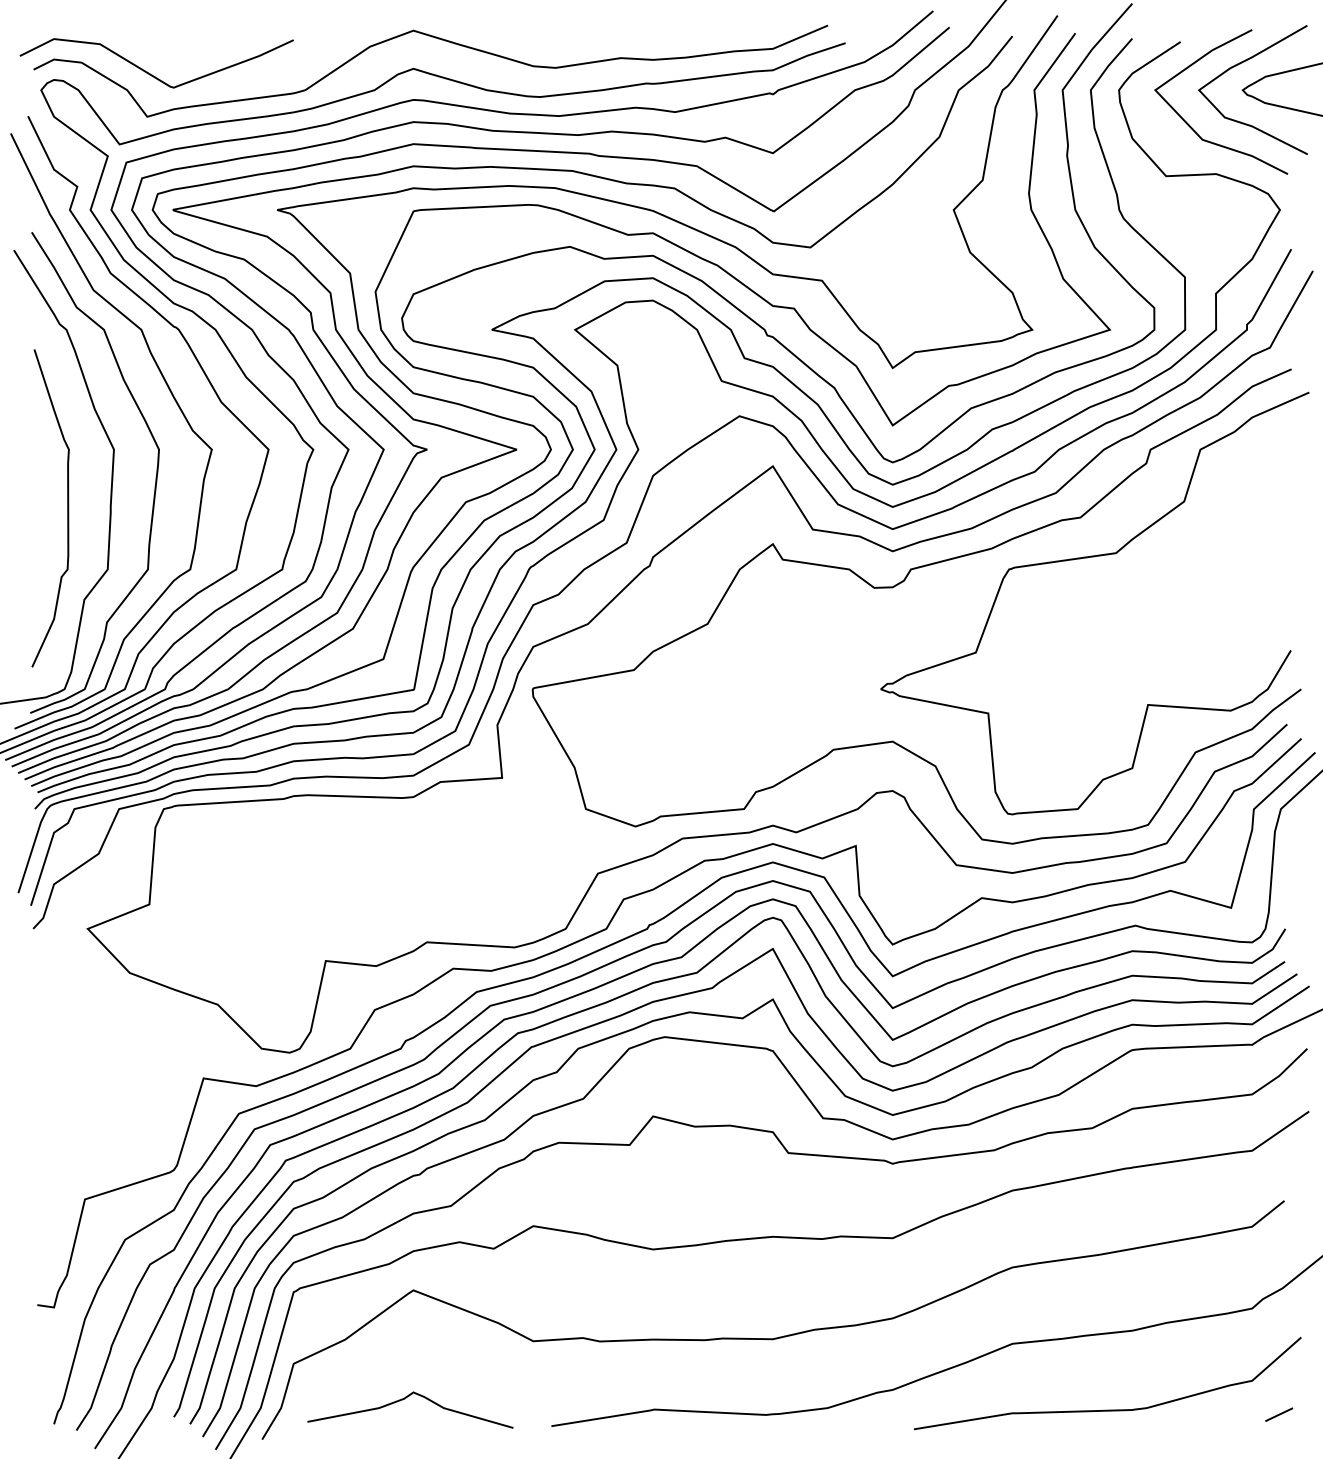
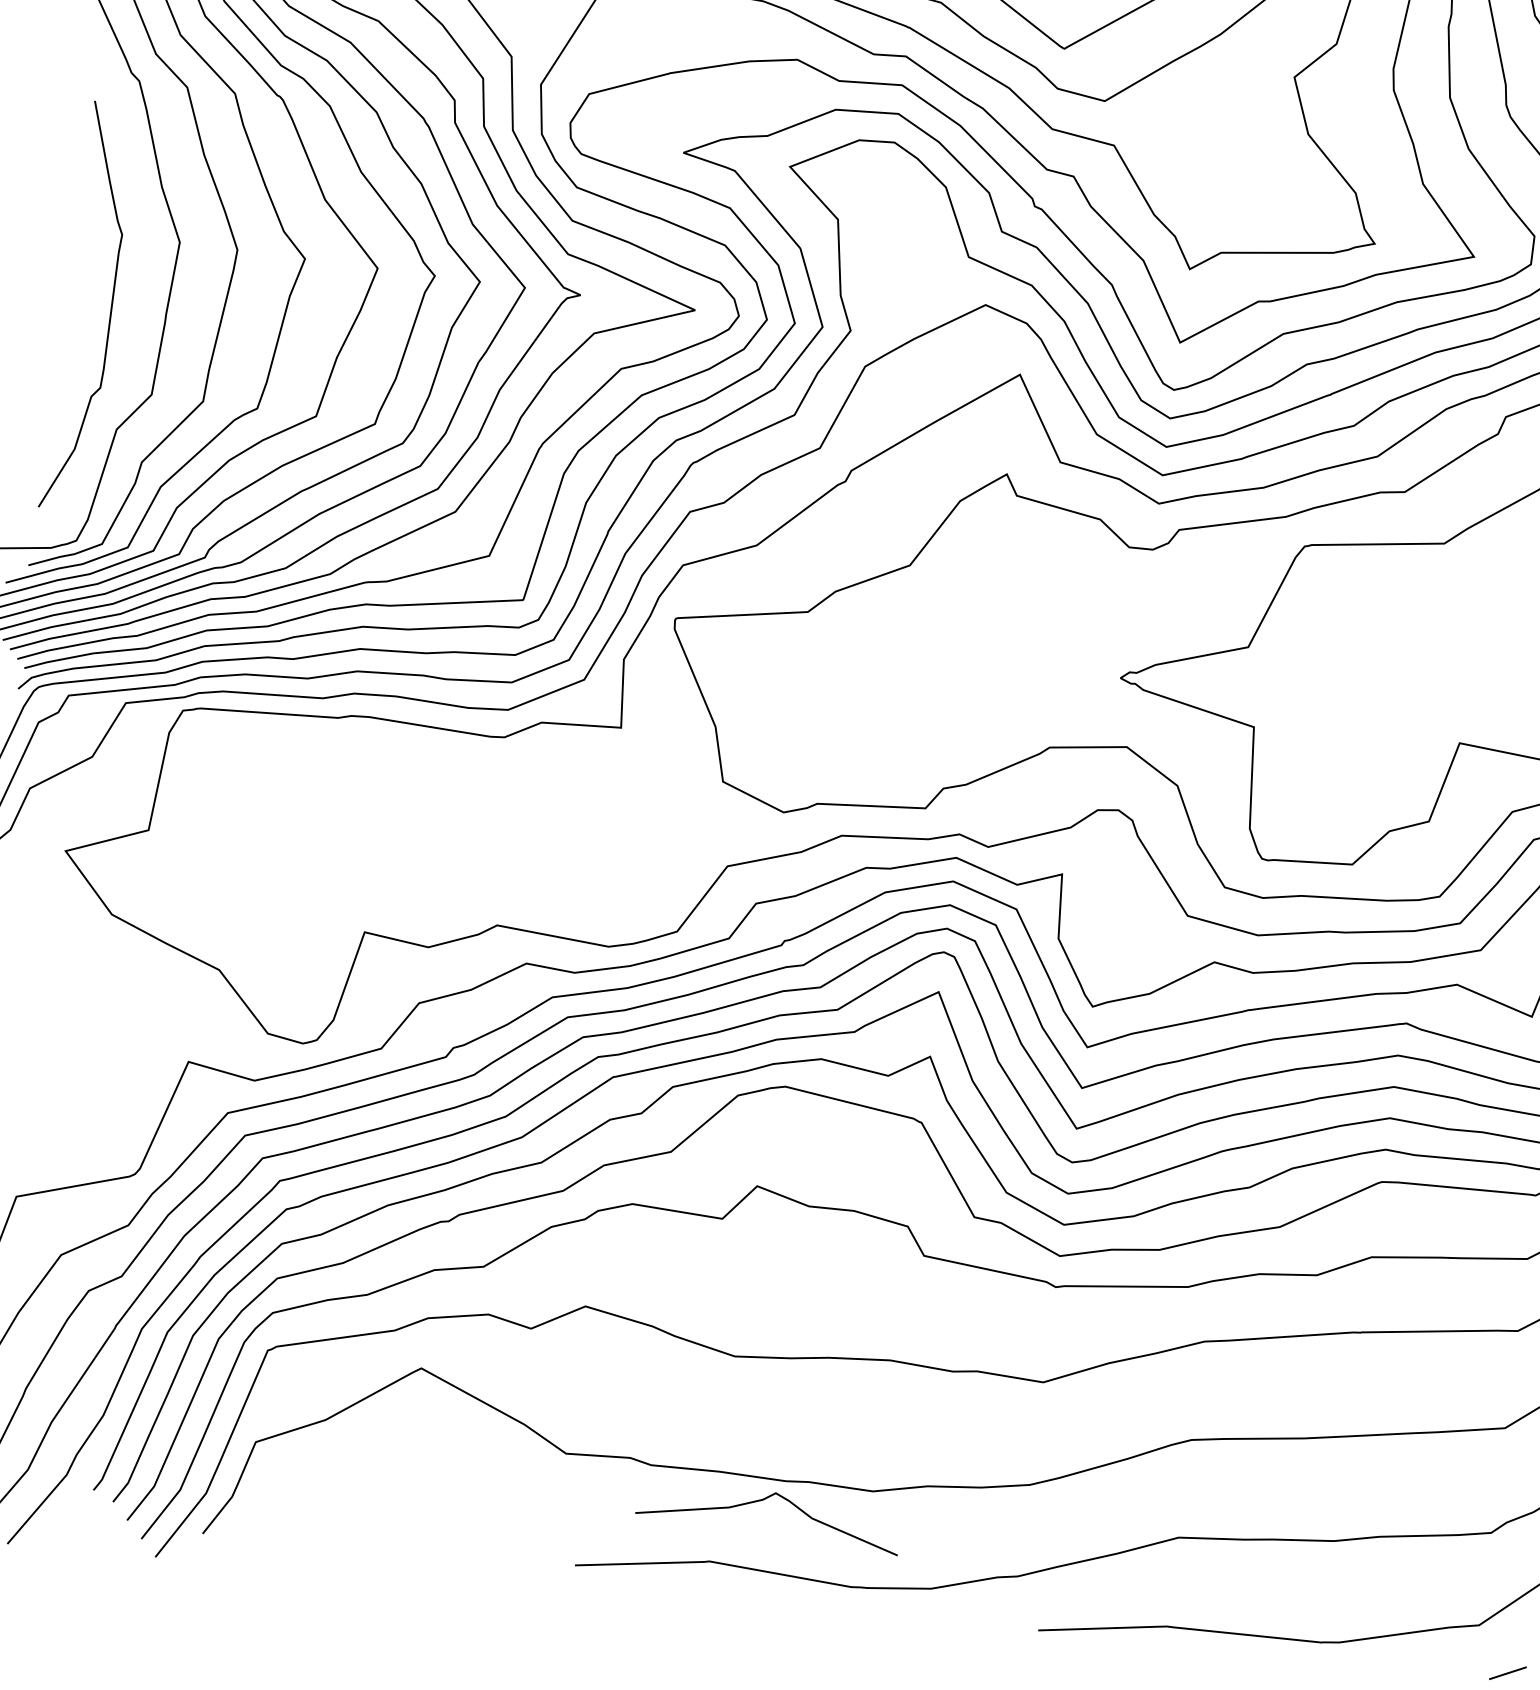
curve: (404, 1399) -> (763, 1500), moved

